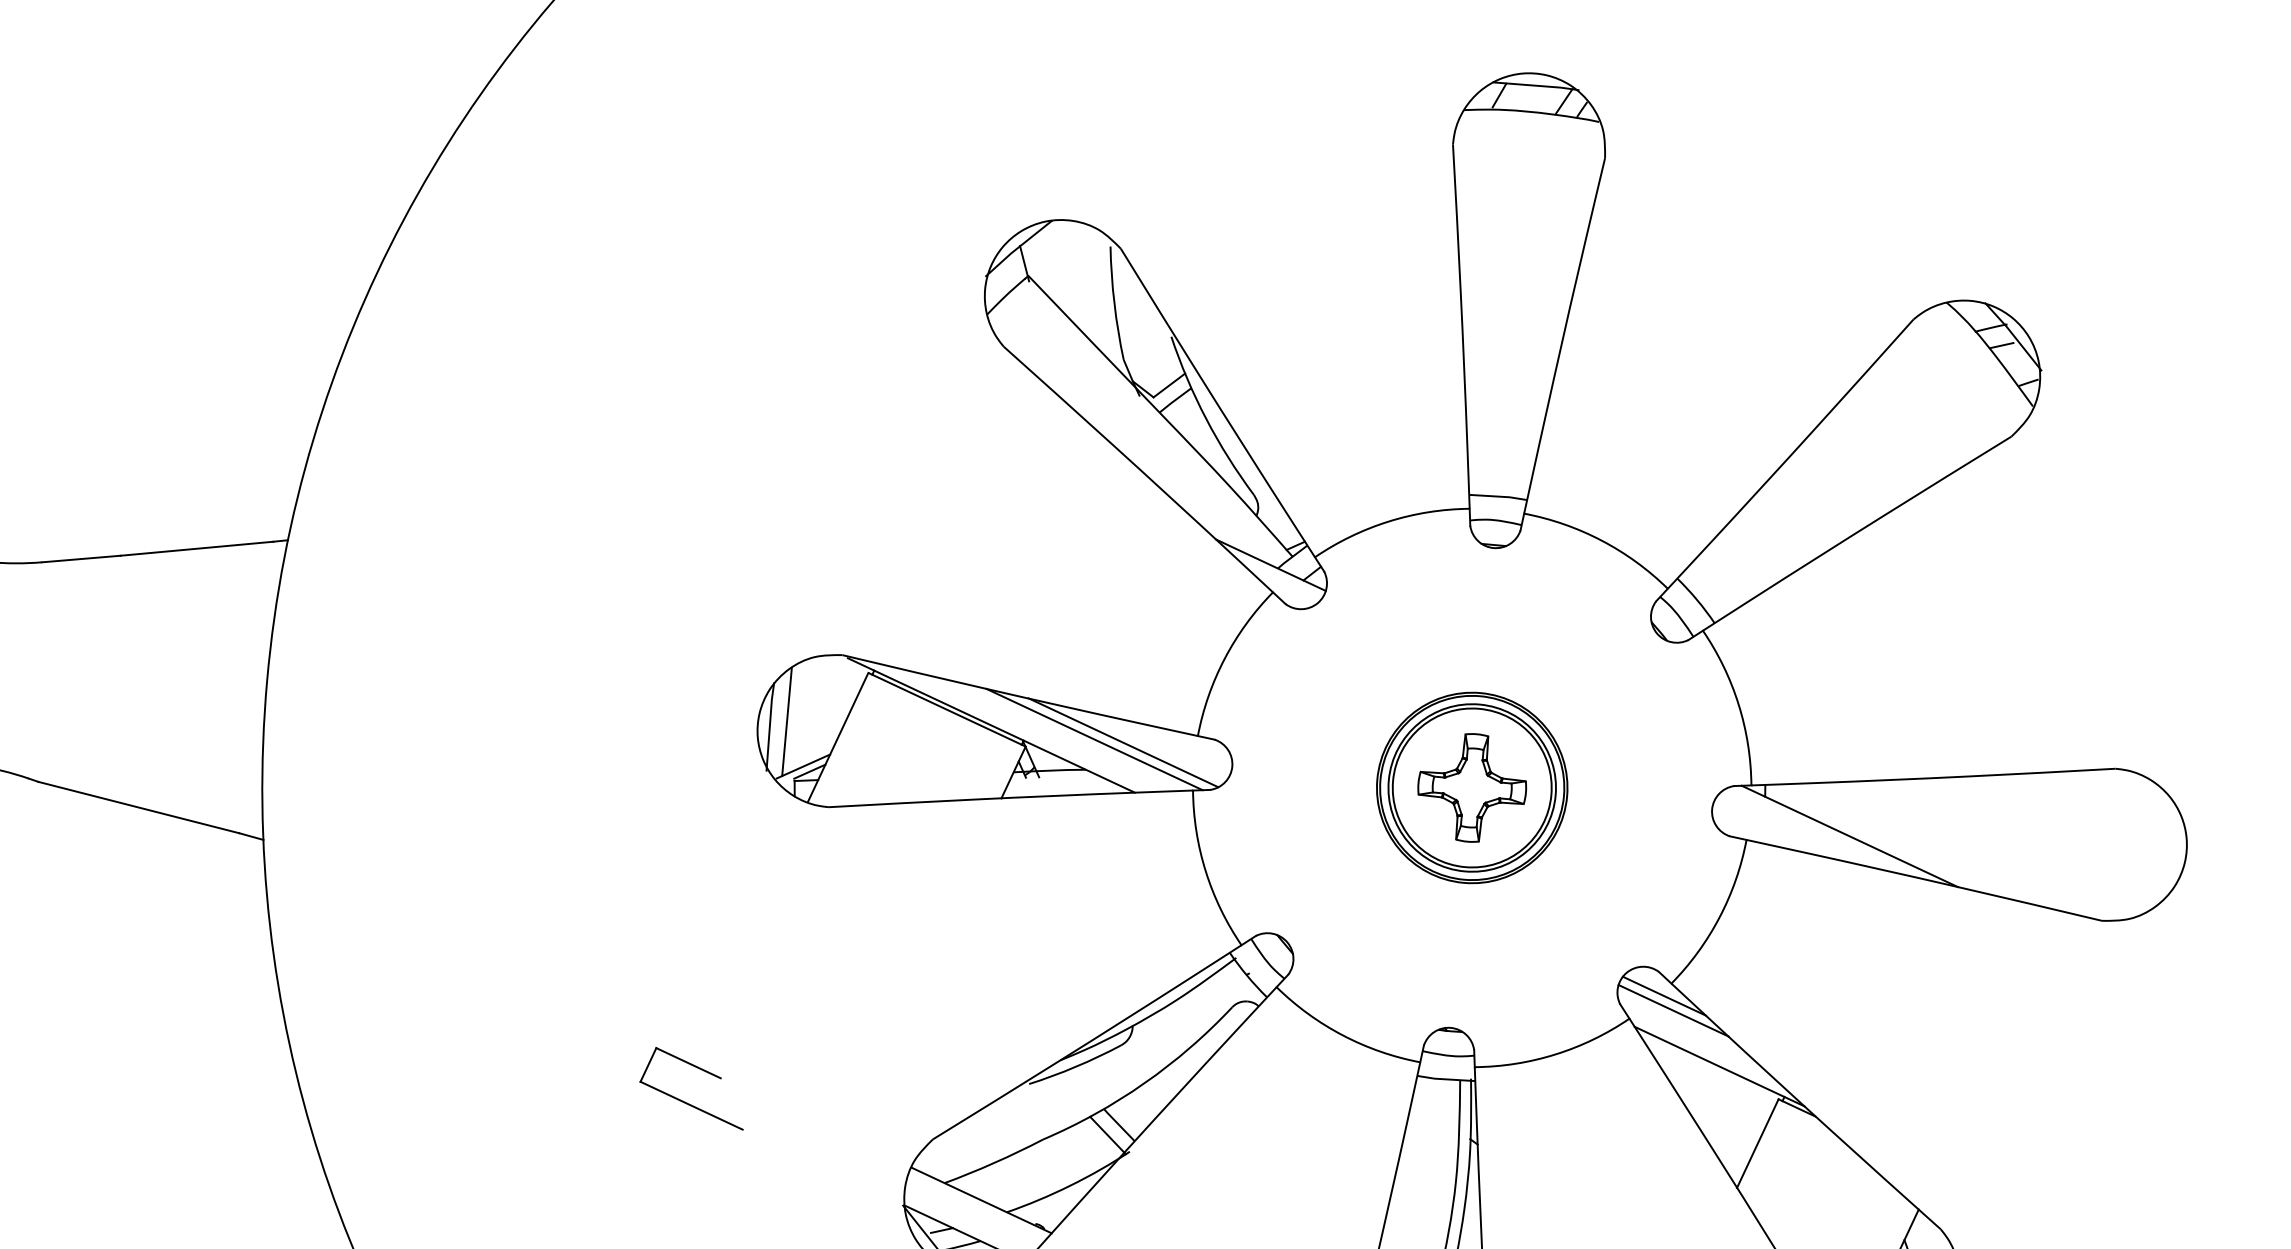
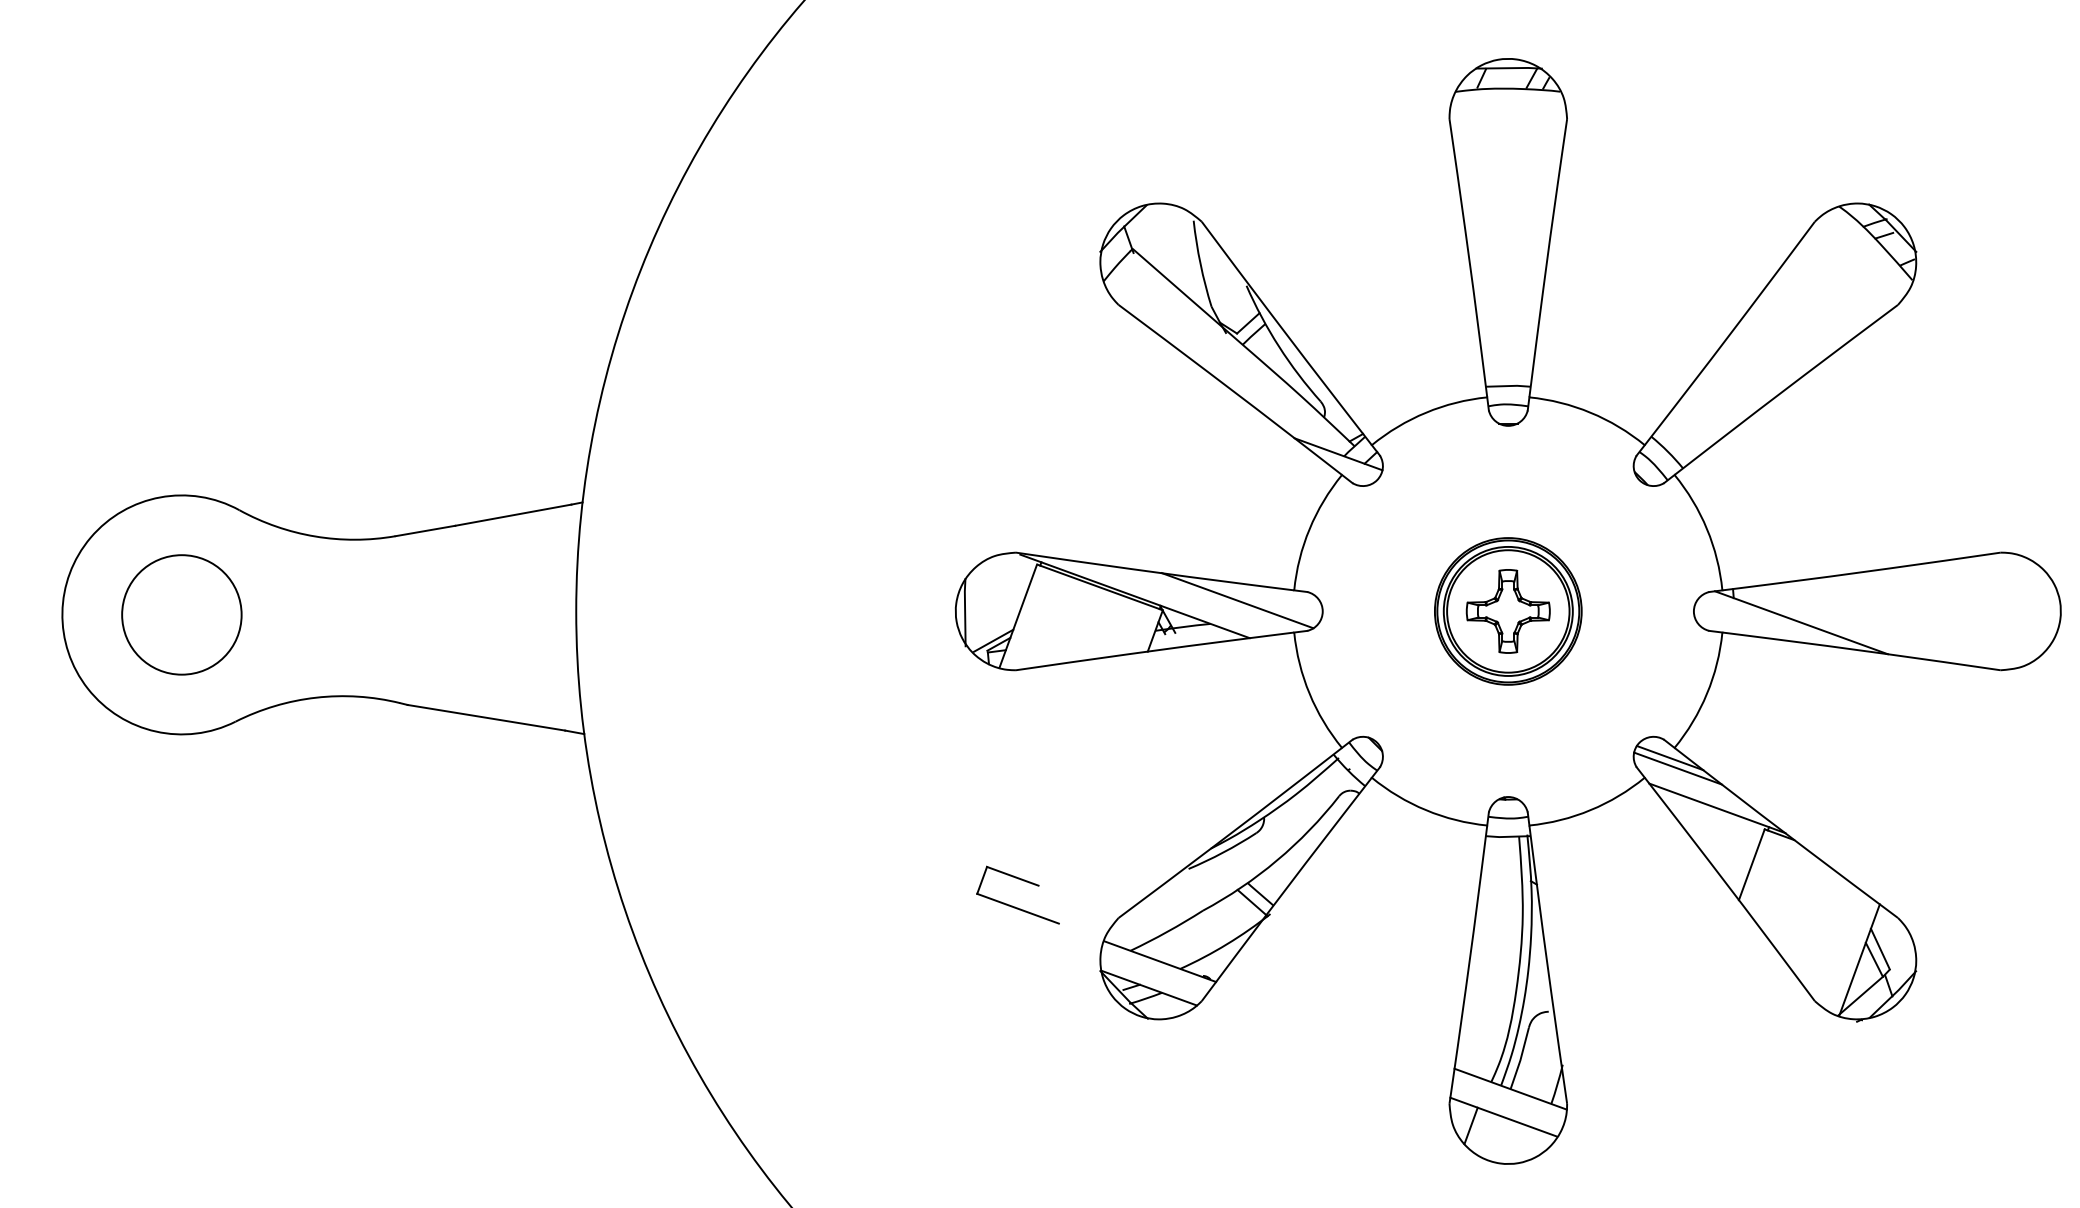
line: (786, 721) -> (977, 607), removed
line: (1093, 738) -> (1214, 599), removed
part: (684, 1100) -> (1012, 905), moved

